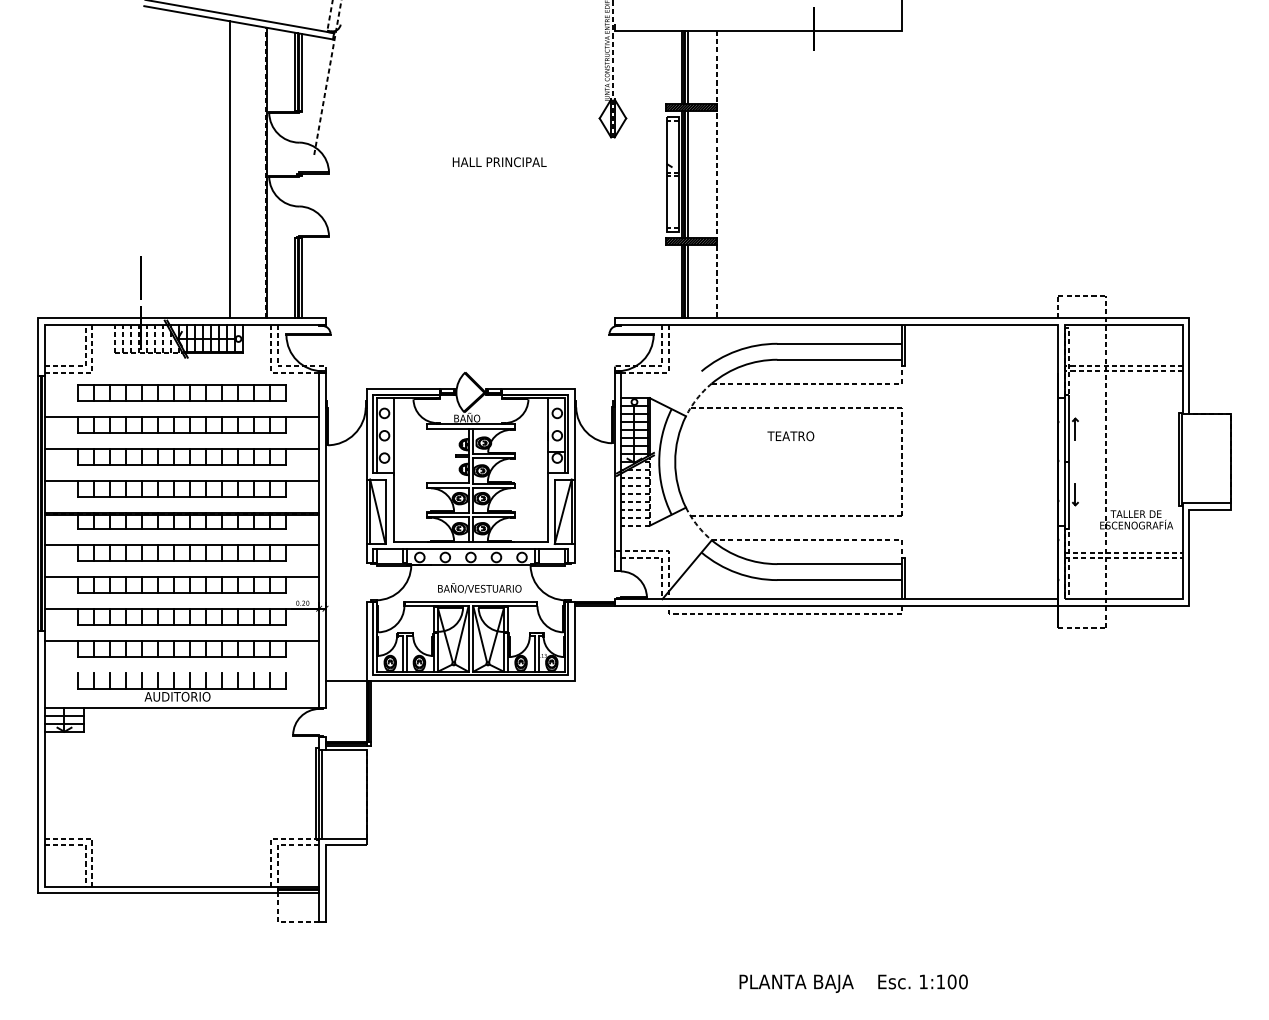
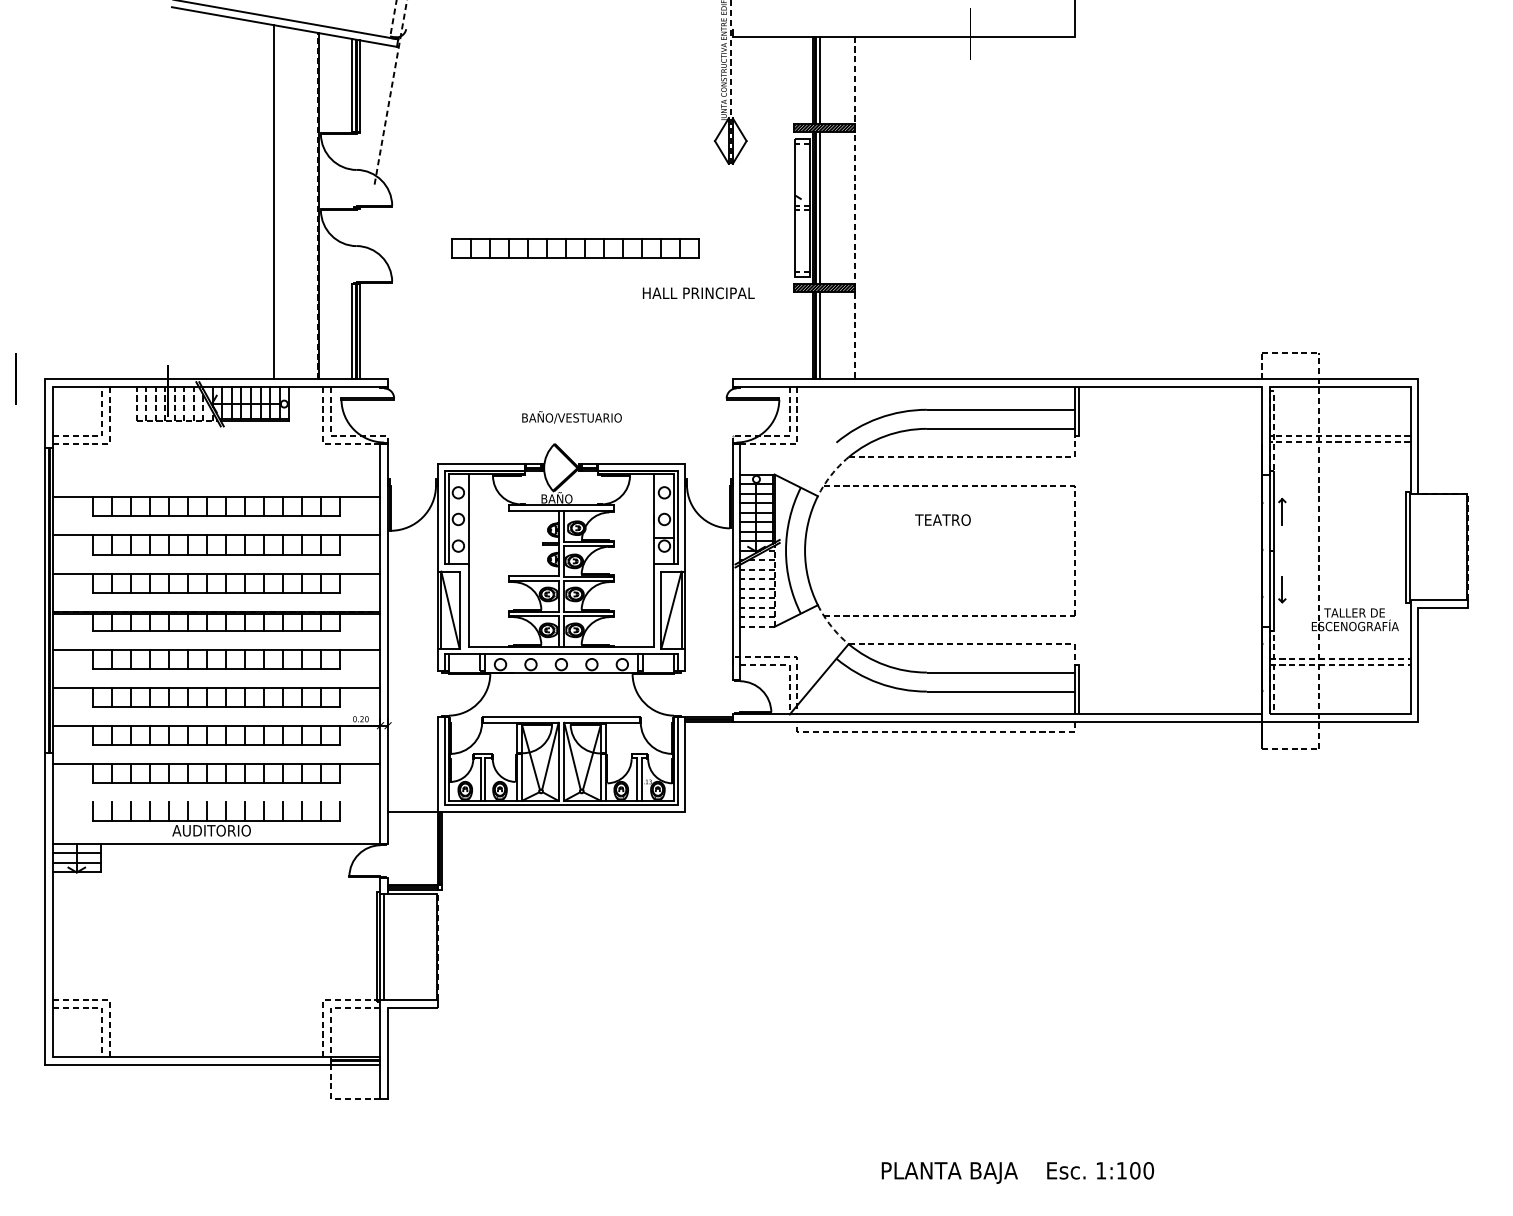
text: (499, 162) -> (698, 293), moved
line: (140, 278) -> (15, 378), moved
part: (181, 393) -> (575, 248), moved
text: (479, 588) -> (571, 417), moved

